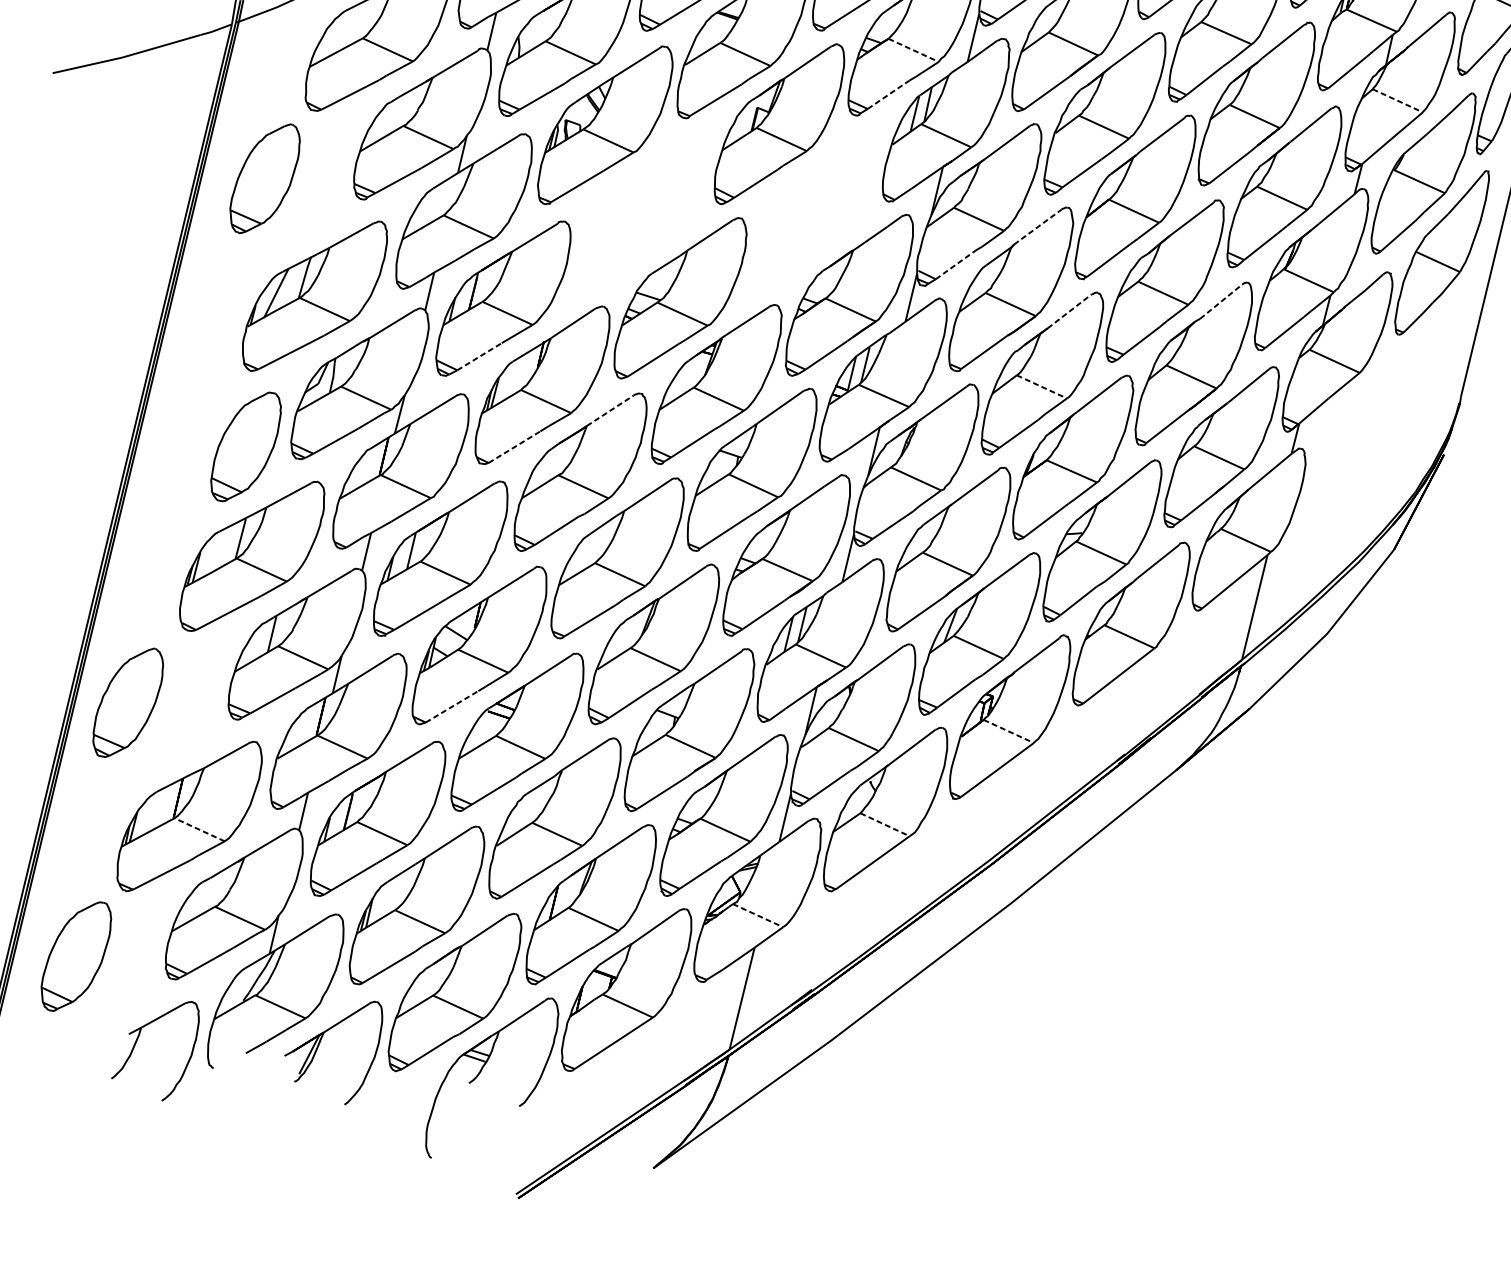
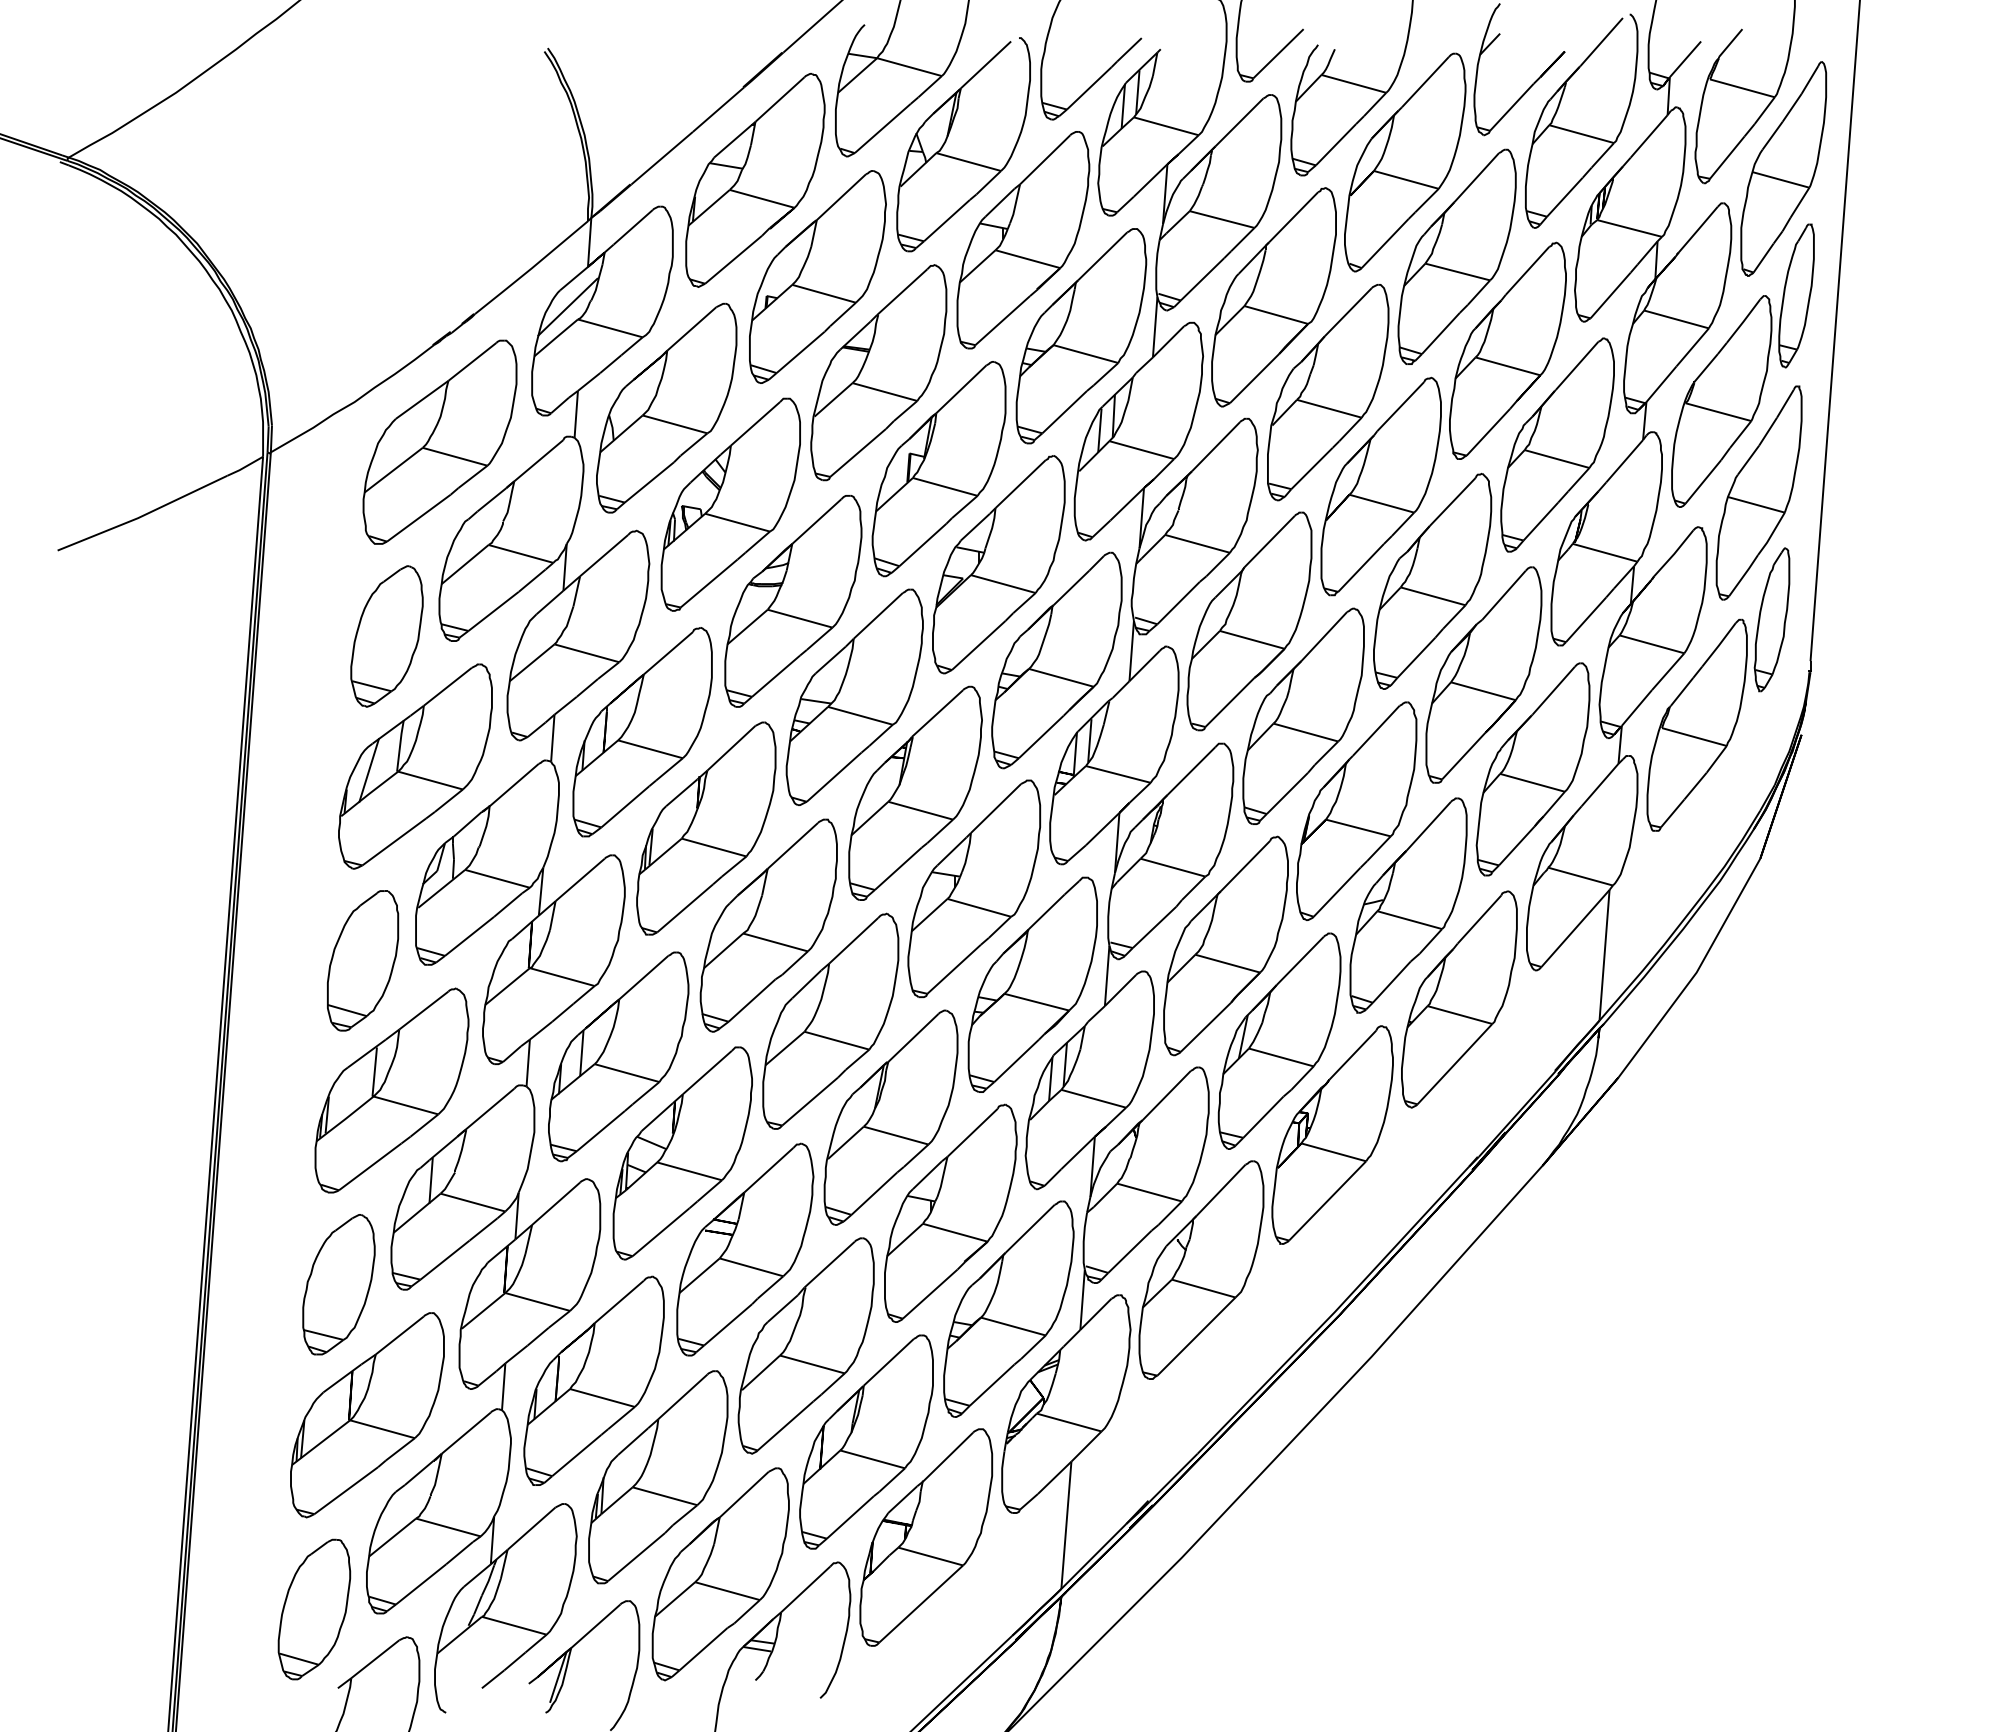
line: (913, 50) -> (1085, 354), dashed -> solid
line: (888, 94) -> (1064, 412), dashed -> solid
line: (1397, 100) -> (1676, 319), dashed -> solid
part: (264, 178) -> (386, 636), moved
part: (814, 209) -> (998, 564), added
part: (643, 212) -> (793, 601), added
line: (1037, 226) -> (1269, 541), dashed -> solid
line: (955, 264) -> (1178, 602), dashed -> solid
line: (1221, 302) -> (1504, 595), dashed -> solid
line: (1069, 311) -> (1324, 636), dashed -> solid
line: (479, 356) -> (625, 806), dashed -> solid
line: (1041, 386) -> (1305, 732), dashed -> solid
part: (1382, 406) -> (1718, 689), added
line: (610, 410) -> (792, 845), dashed -> solid
line: (514, 447) -> (685, 908), dashed -> solid
part: (127, 702) -> (338, 1284), moved
line: (452, 706) -> (661, 1231), dashed -> solid
line: (1008, 731) -> (1333, 1152), dashed -> solid
line: (885, 824) -> (1204, 1288), dashed -> solid
line: (199, 829) -> (382, 1429), dashed -> solid
line: (758, 915) -> (1069, 1422), dashed -> solid
part: (76, 956) -> (314, 1609), moved

